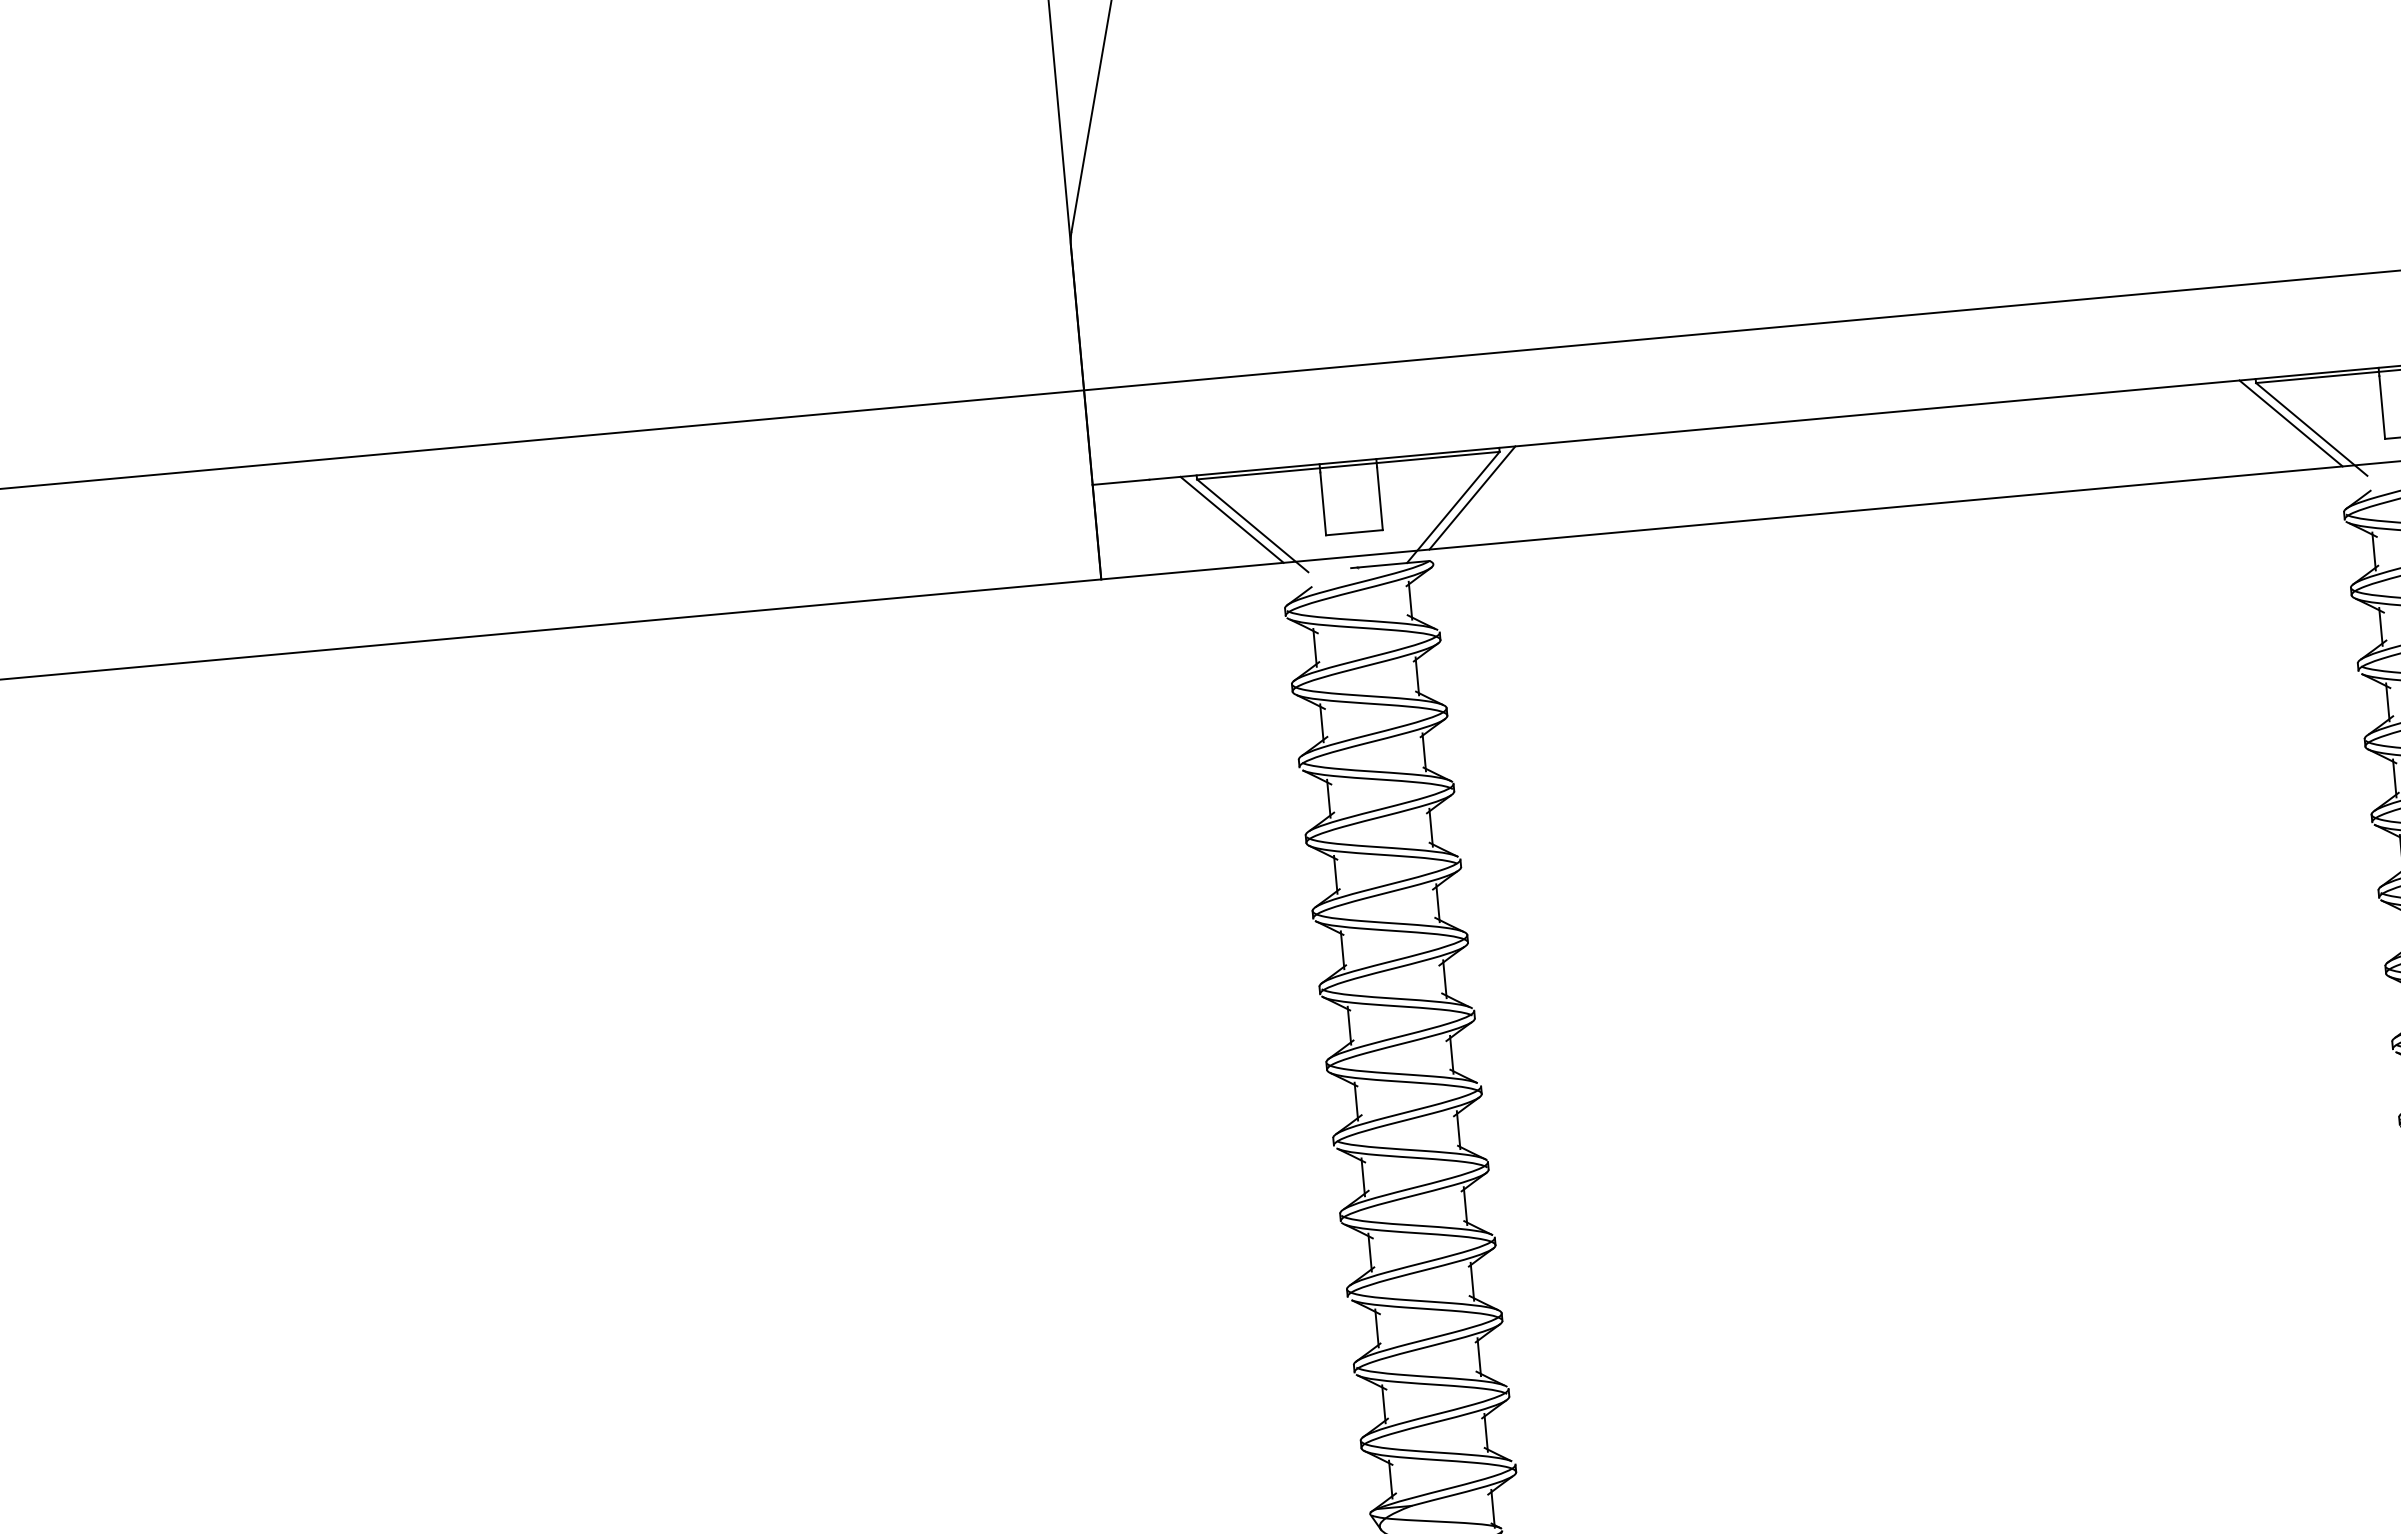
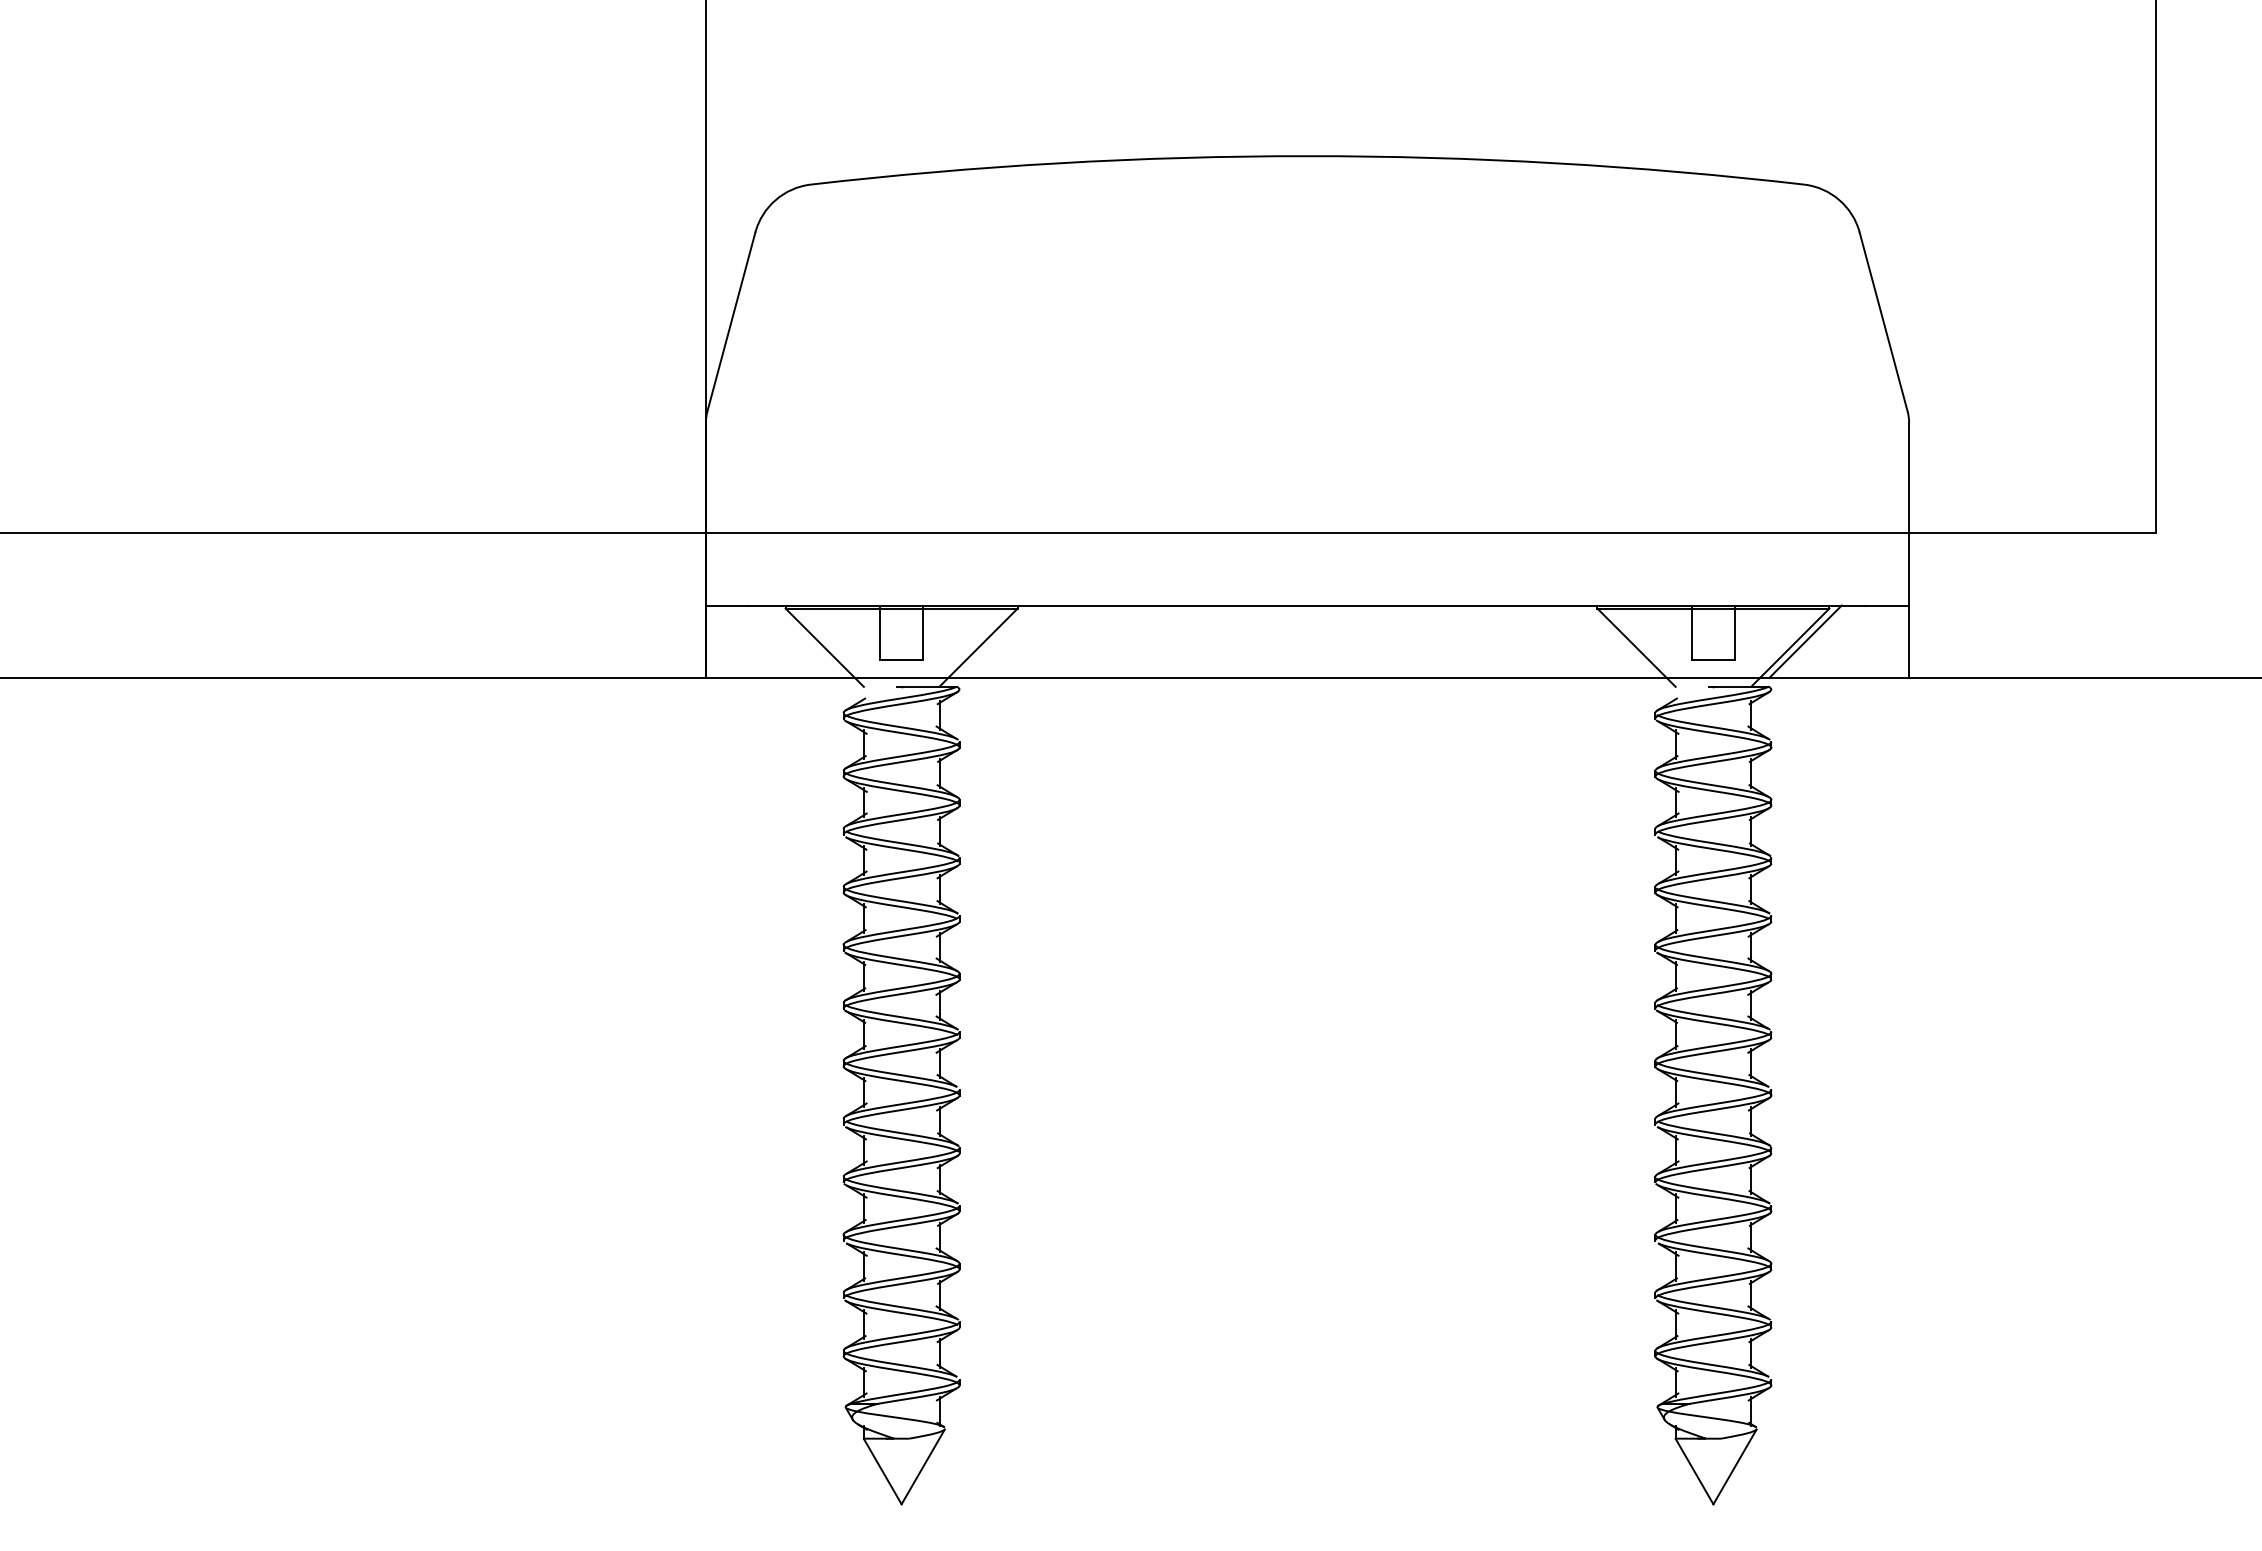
line: (2291, 423) -> (1621, 641), removed
line: (1472, 497) -> (993, 641), removed
line: (1232, 519) -> (809, 641), removed

